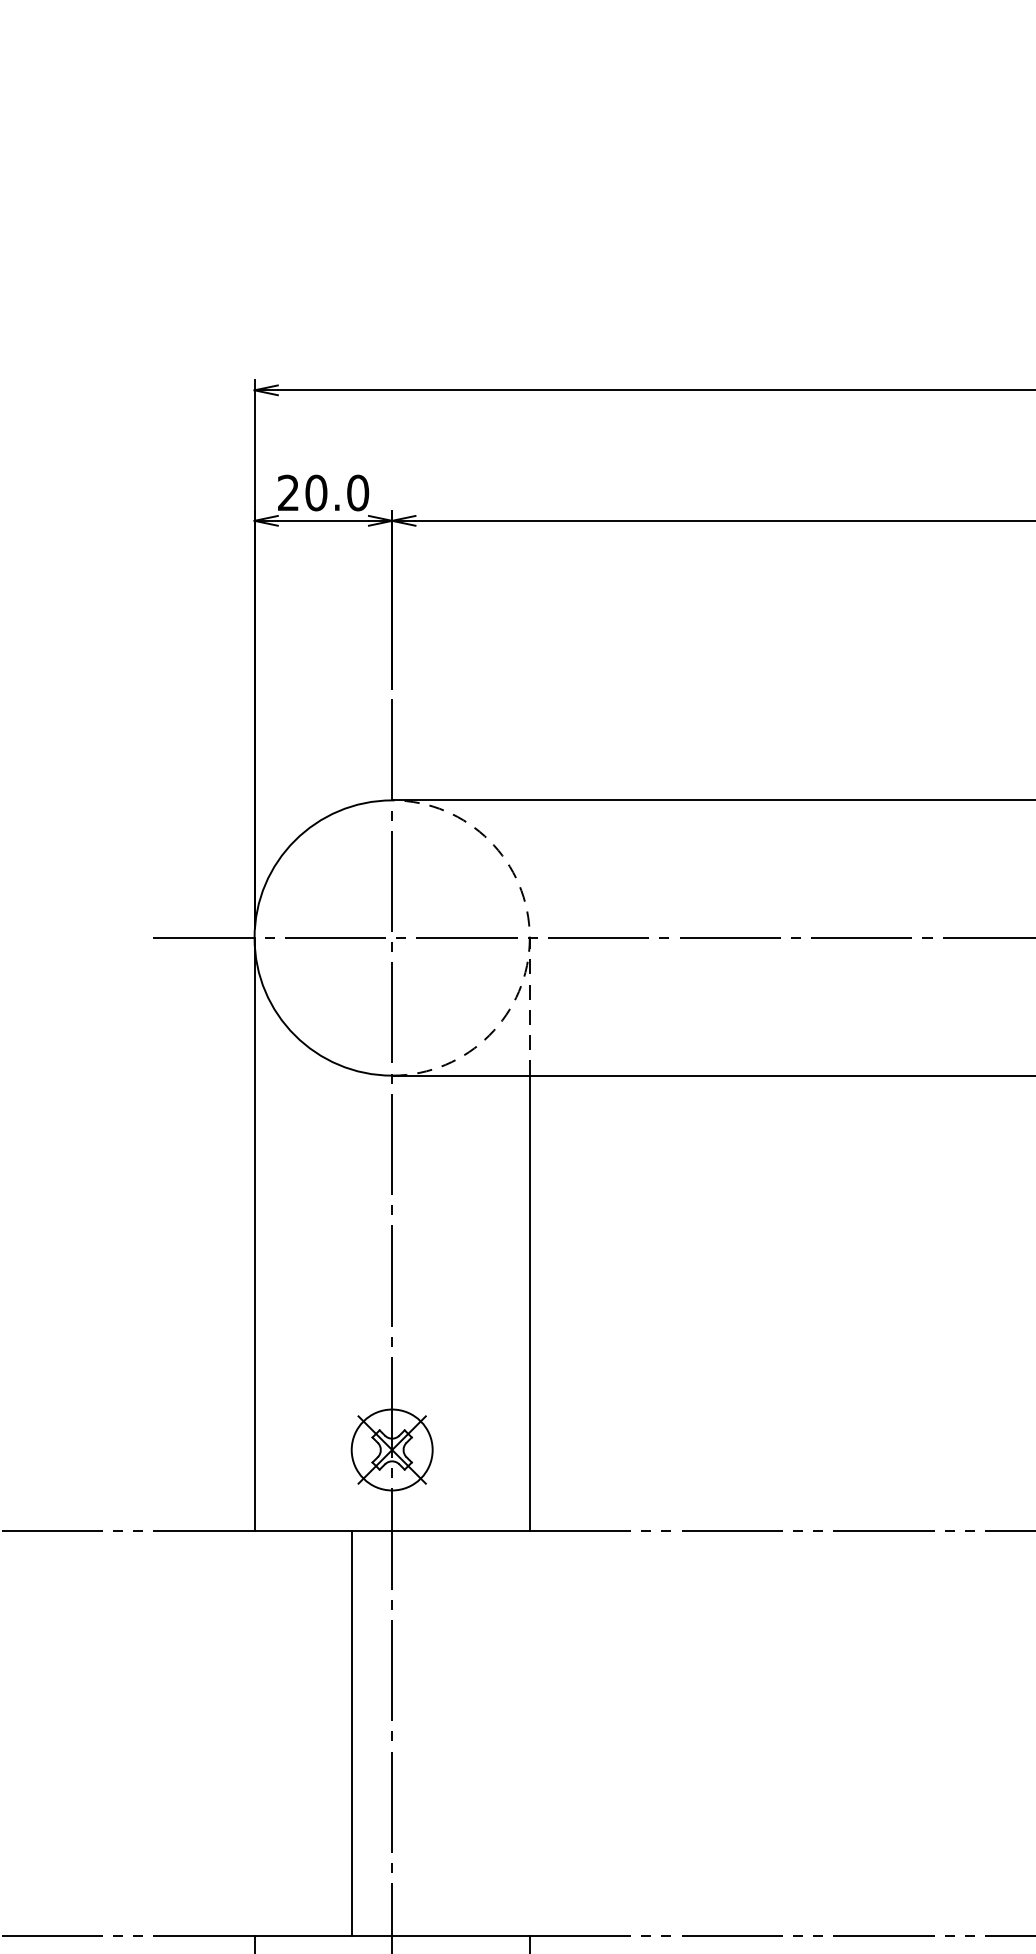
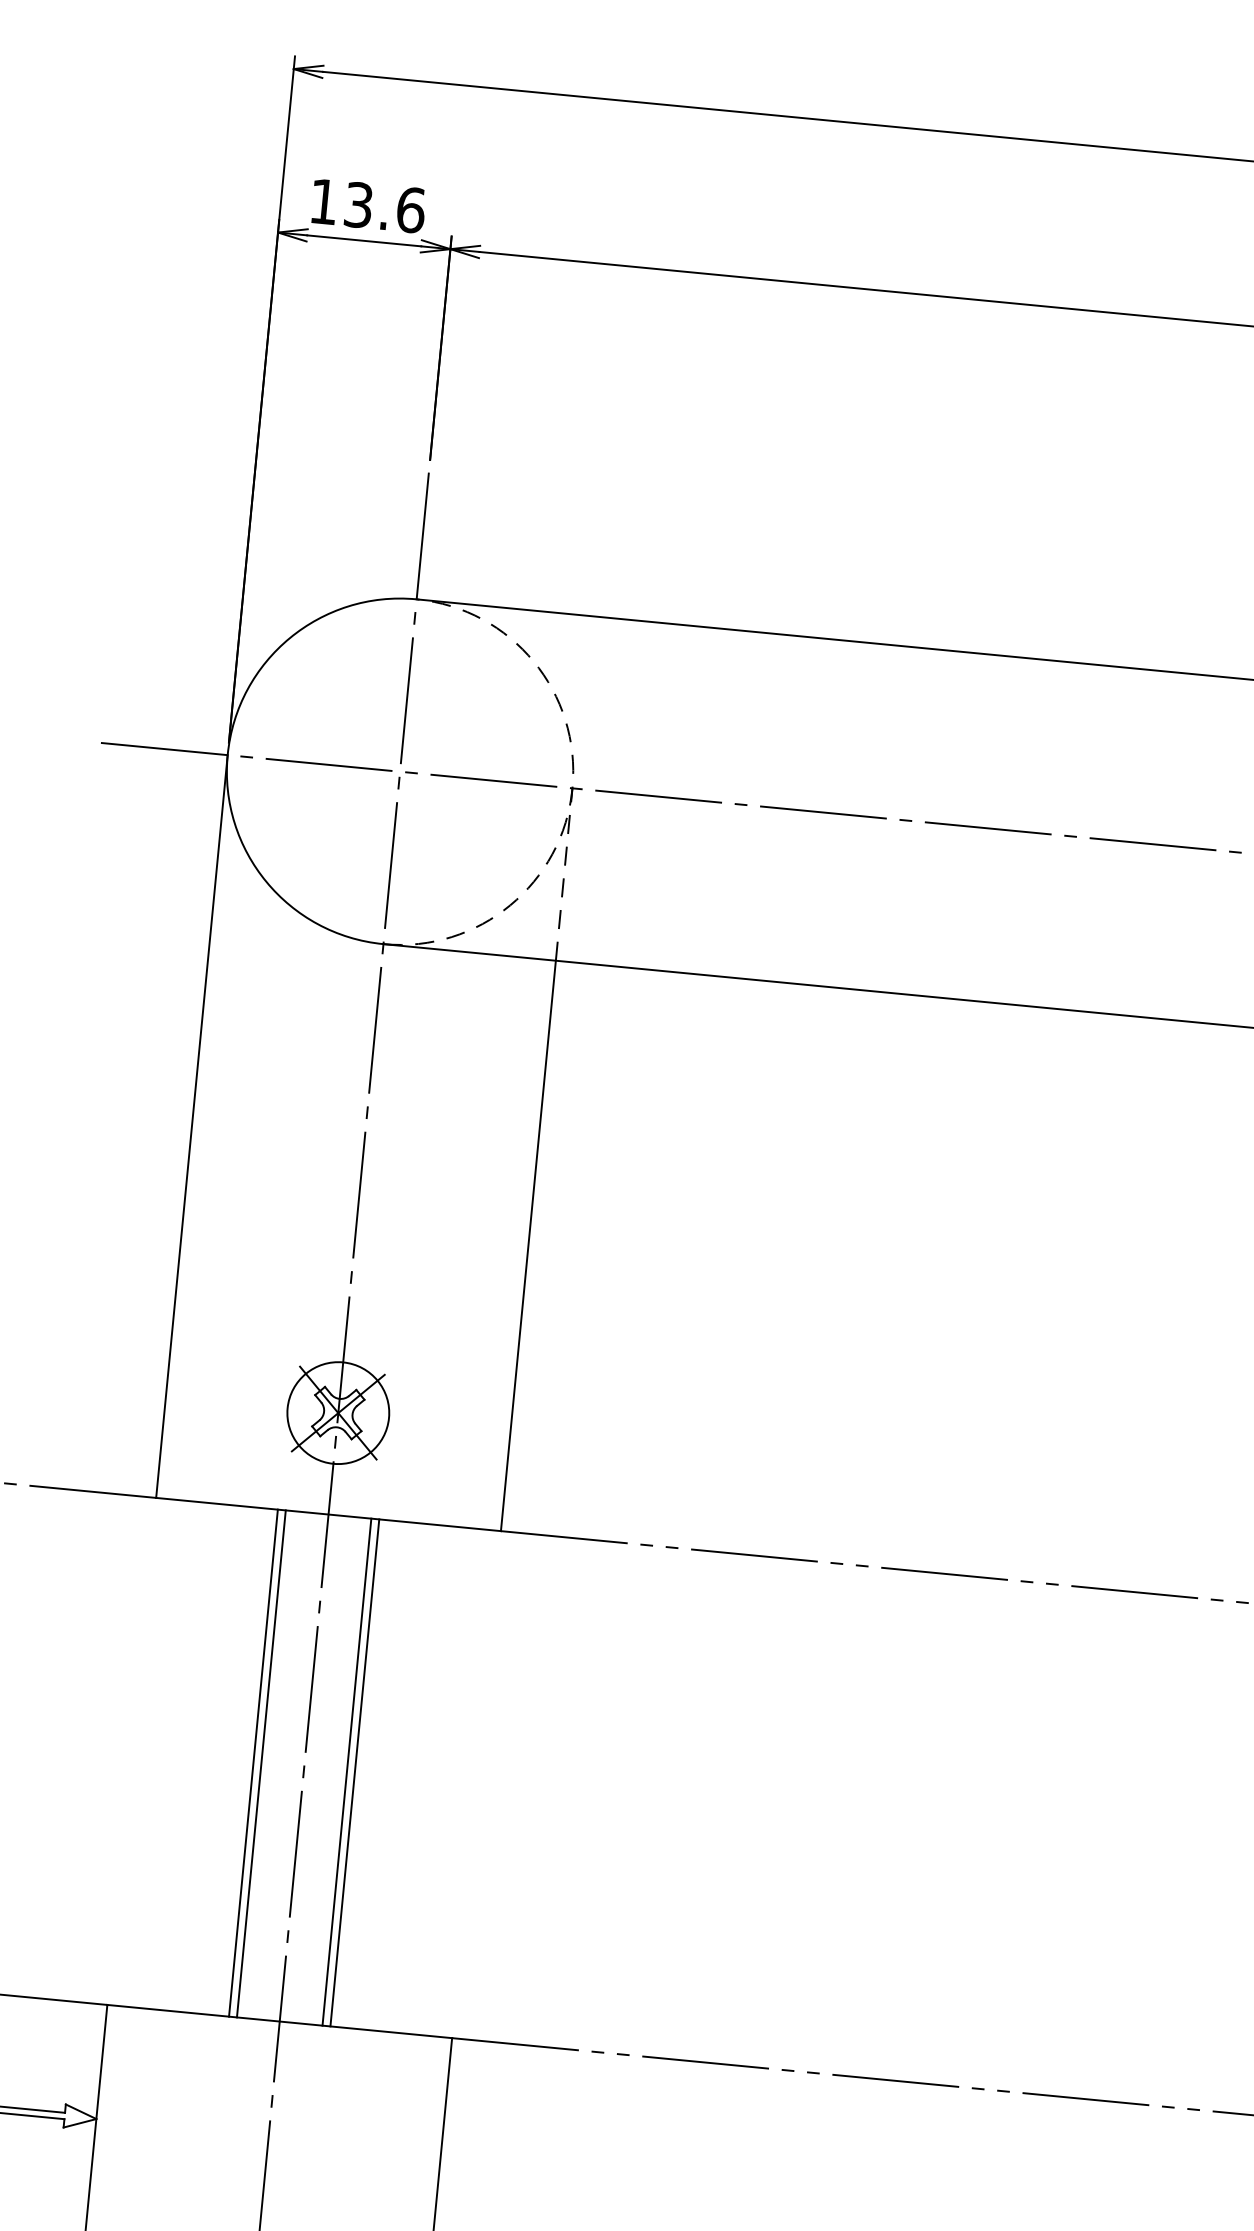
text: (323, 492) -> (367, 205), 20.0 -> 13.6
line: (358, 1732) -> (262, 1762), added
line: (426, 1732) -> (347, 1771), added
line: (432, 1732) -> (354, 1771), added

